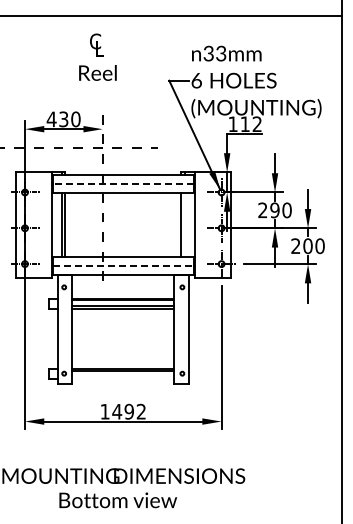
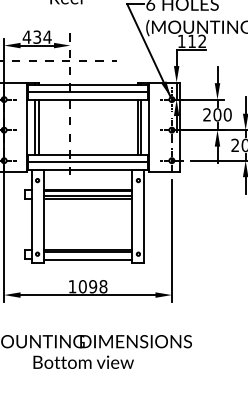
text: (75, 119) -> (47, 37), 430 -> 434
line: (122, 184) -> (87, 92), dashed -> solid
text: (274, 210) -> (217, 114), 290 -> 200
line: (184, 224) -> (140, 126), added
line: (123, 265) -> (88, 161), dashed -> solid
line: (123, 380) -> (88, 260), added
text: (129, 411) -> (93, 286), 1492 -> 1098

